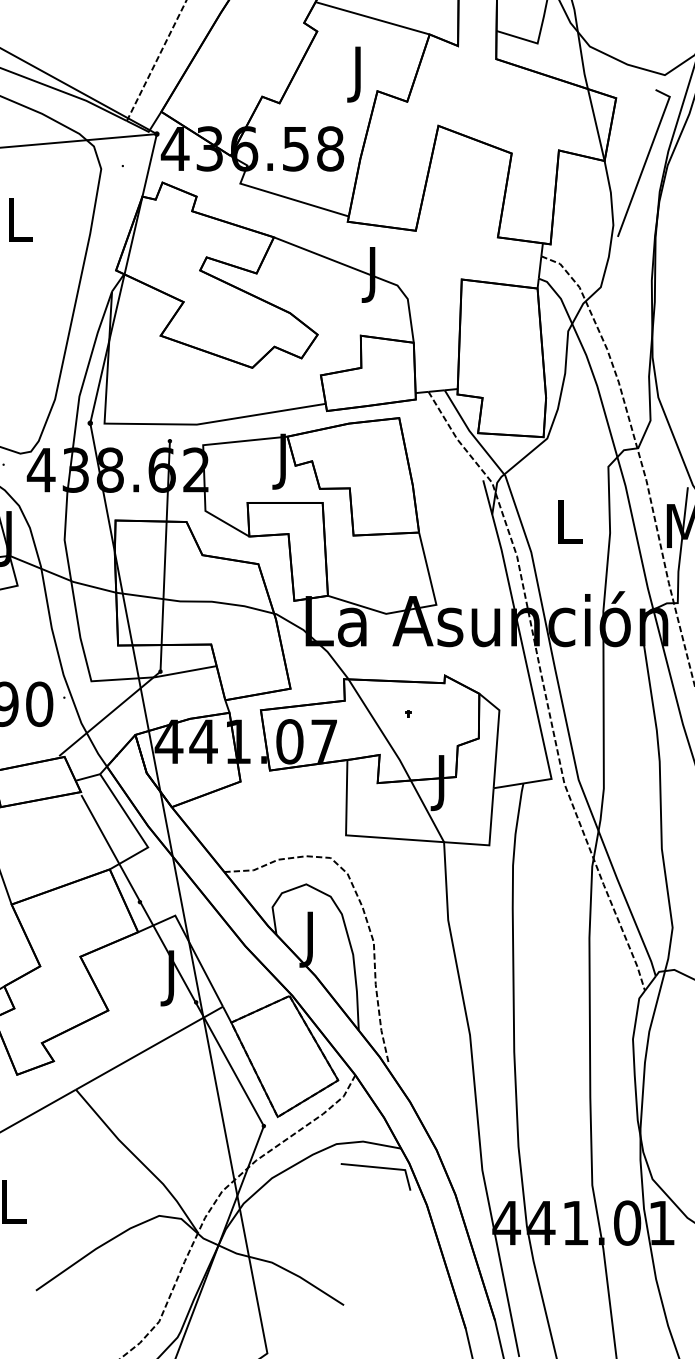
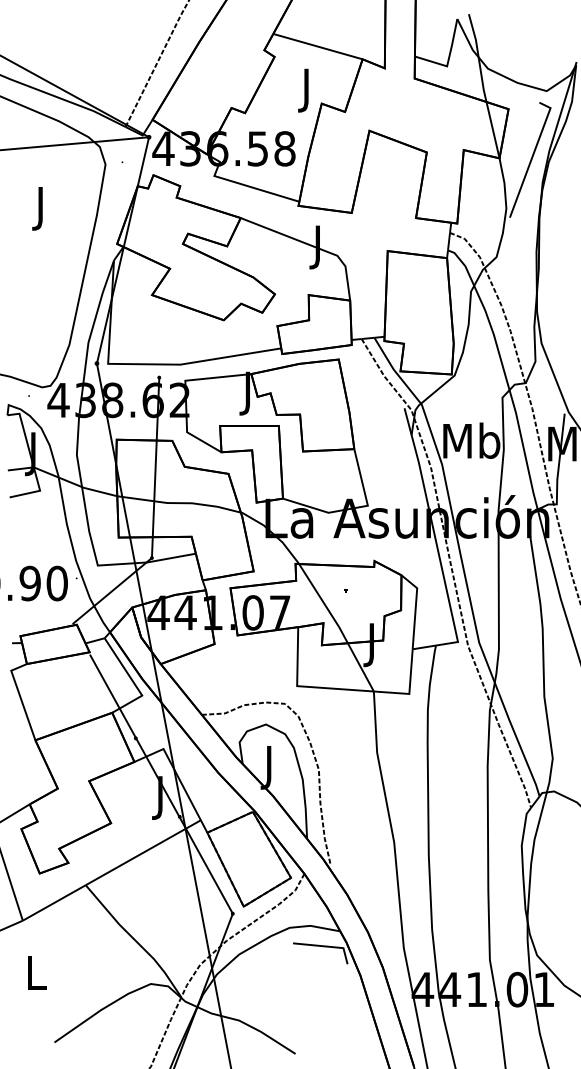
text: (19, 225) -> (41, 208), L -> J
text: (568, 521) -> (471, 440), L -> Mb

